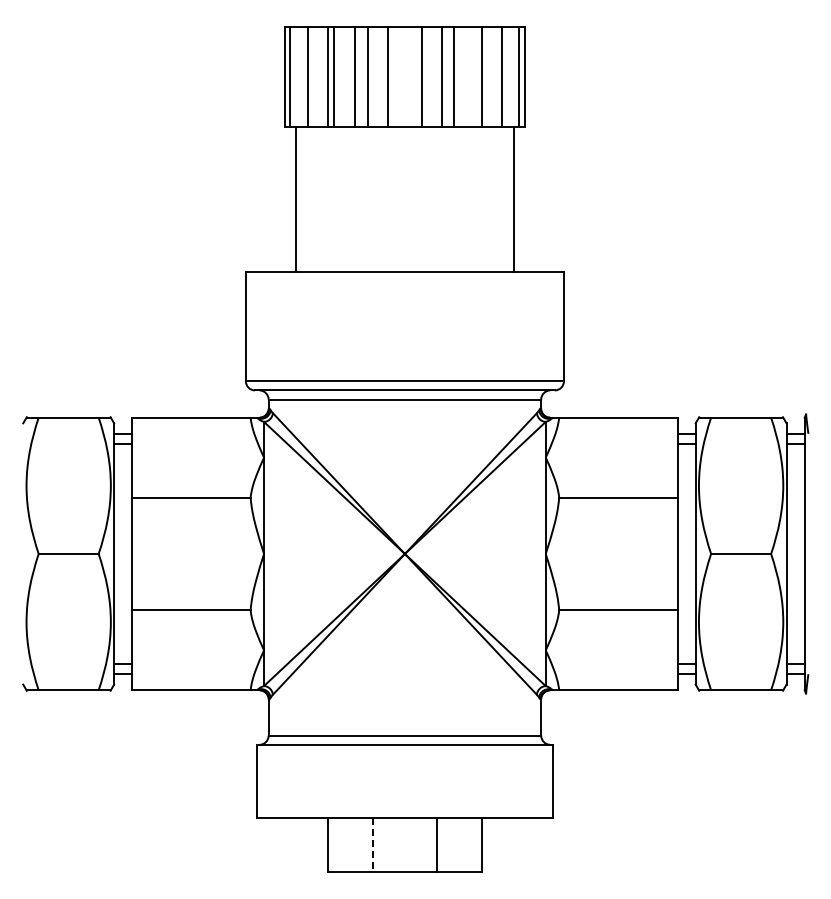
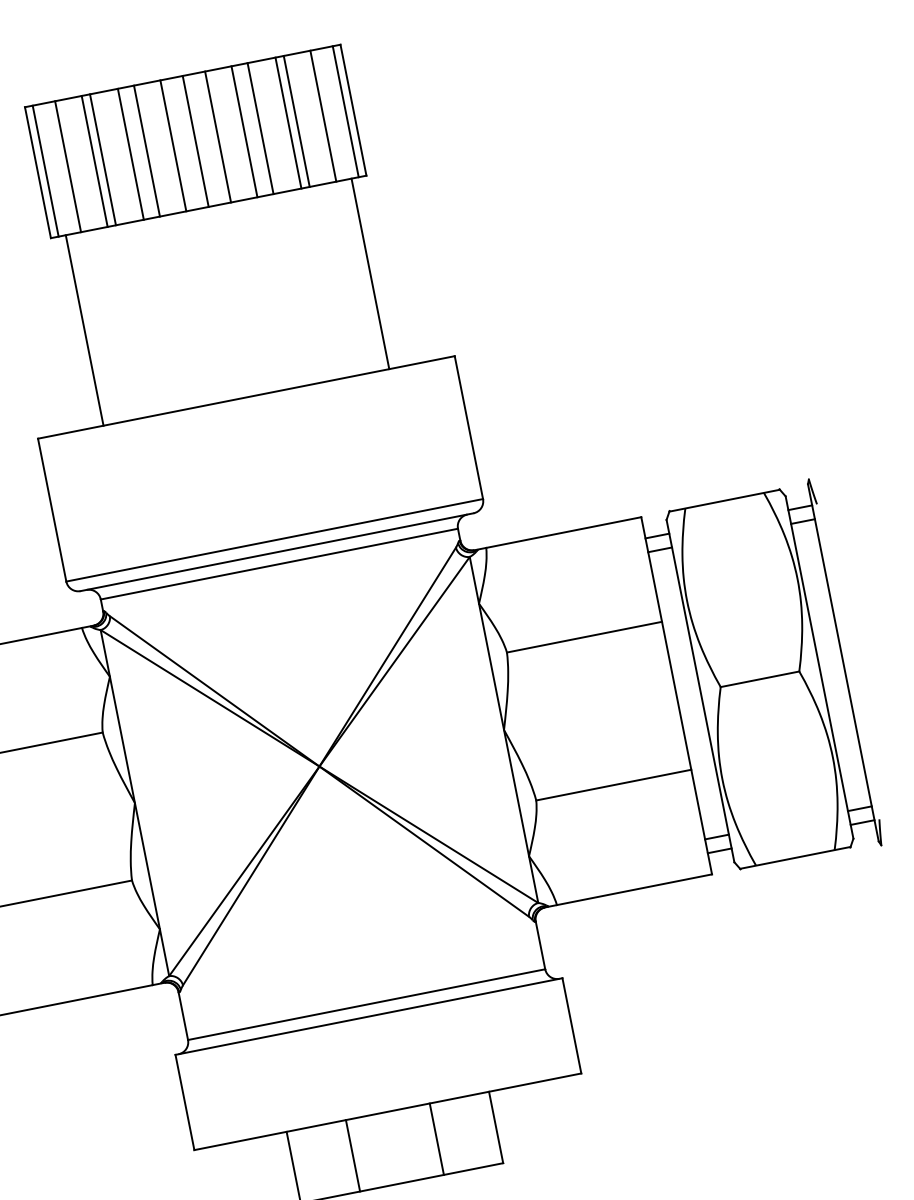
line: (404, 76) -> (195, 140), added
line: (475, 76) -> (288, 122), added
line: (372, 845) -> (352, 1156), dashed -> solid

